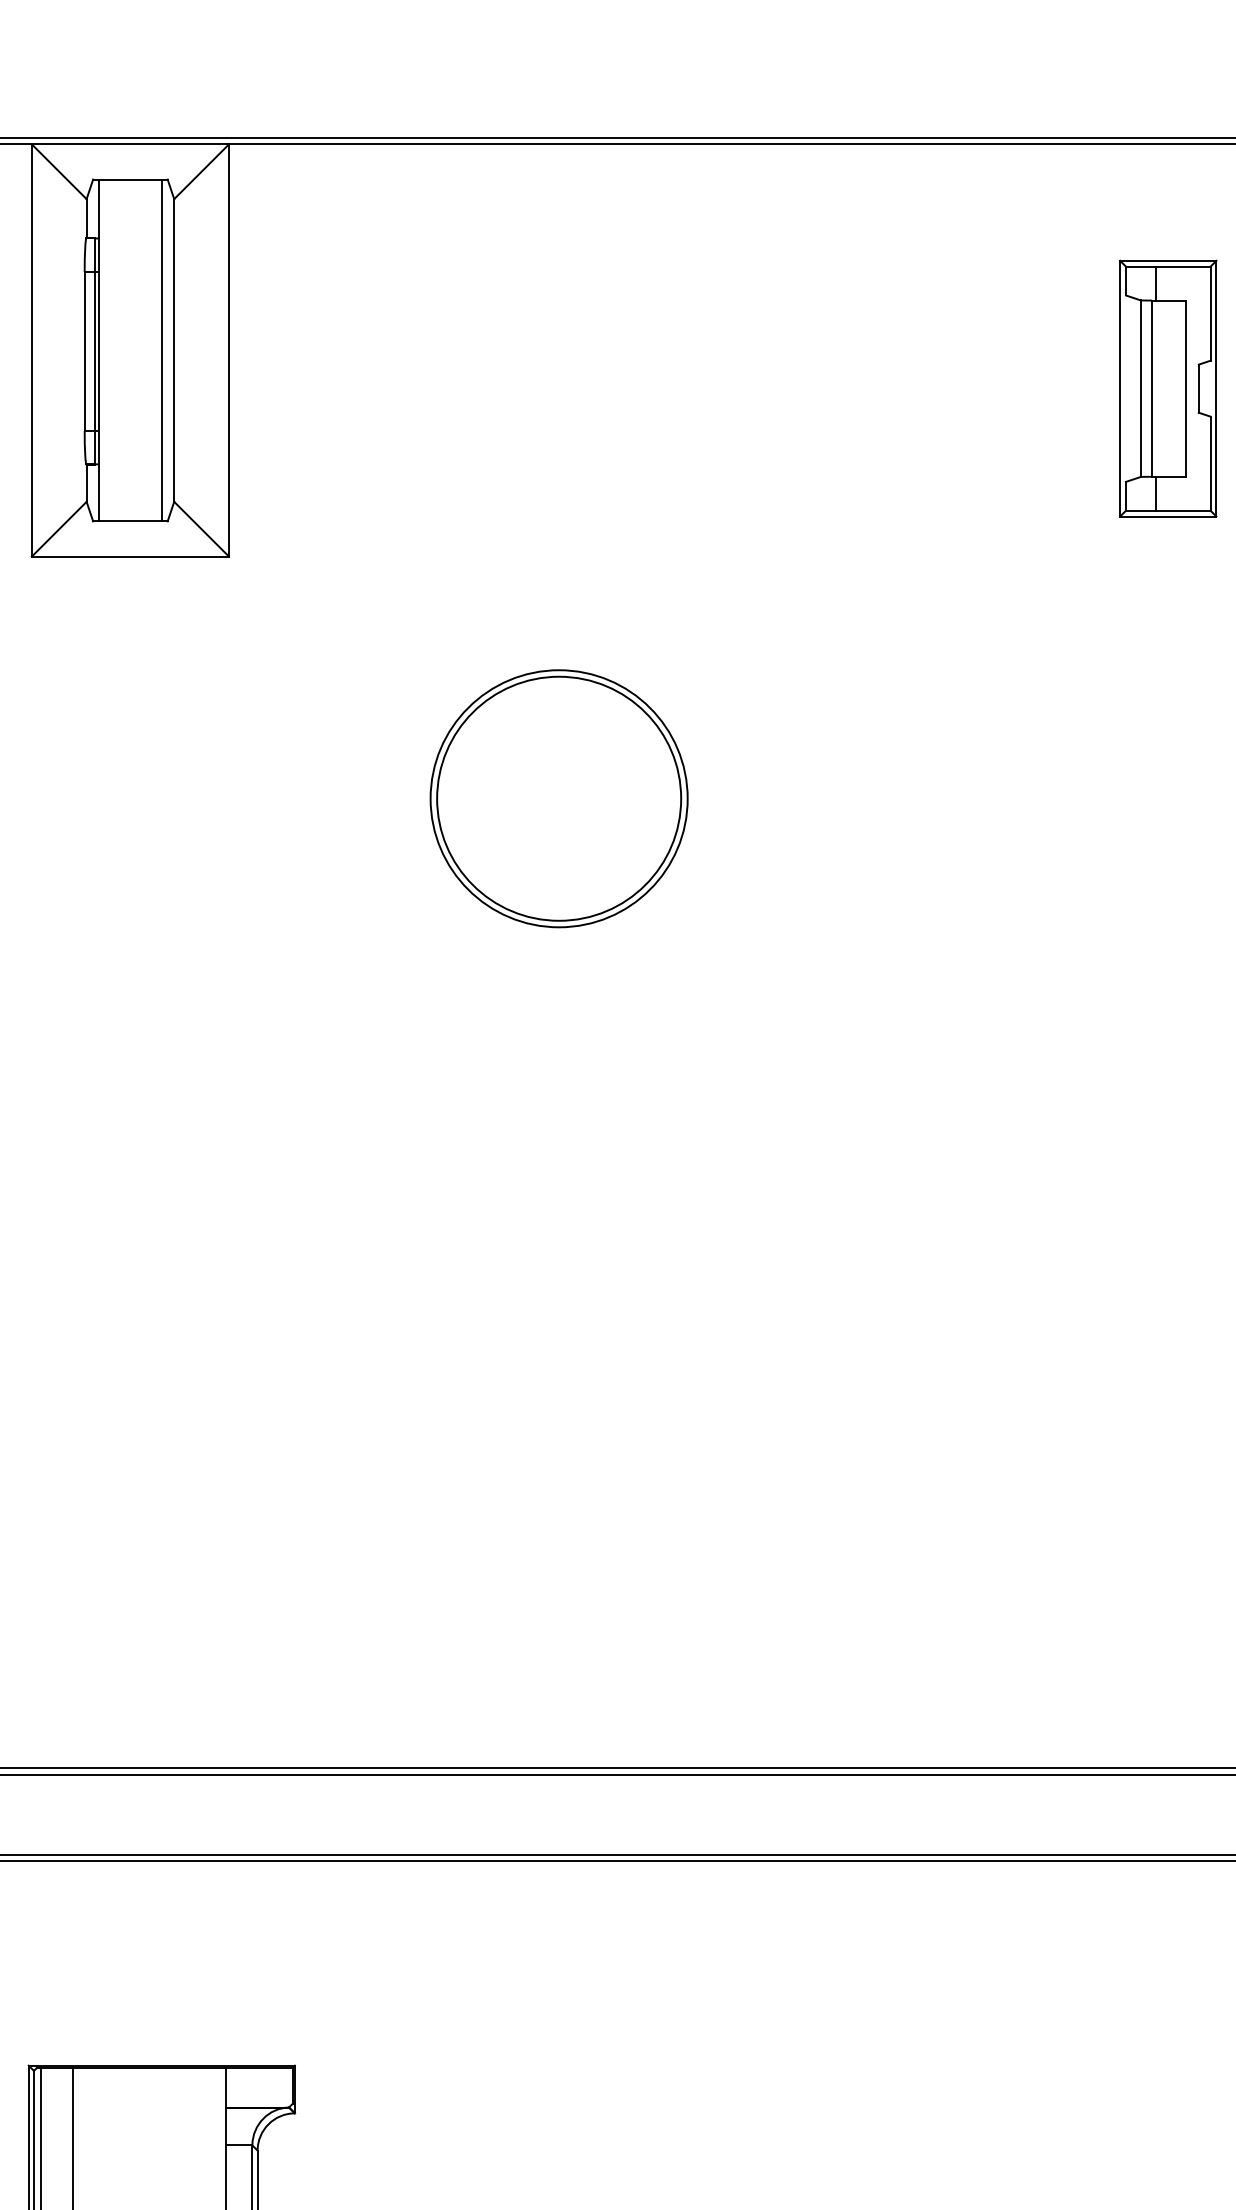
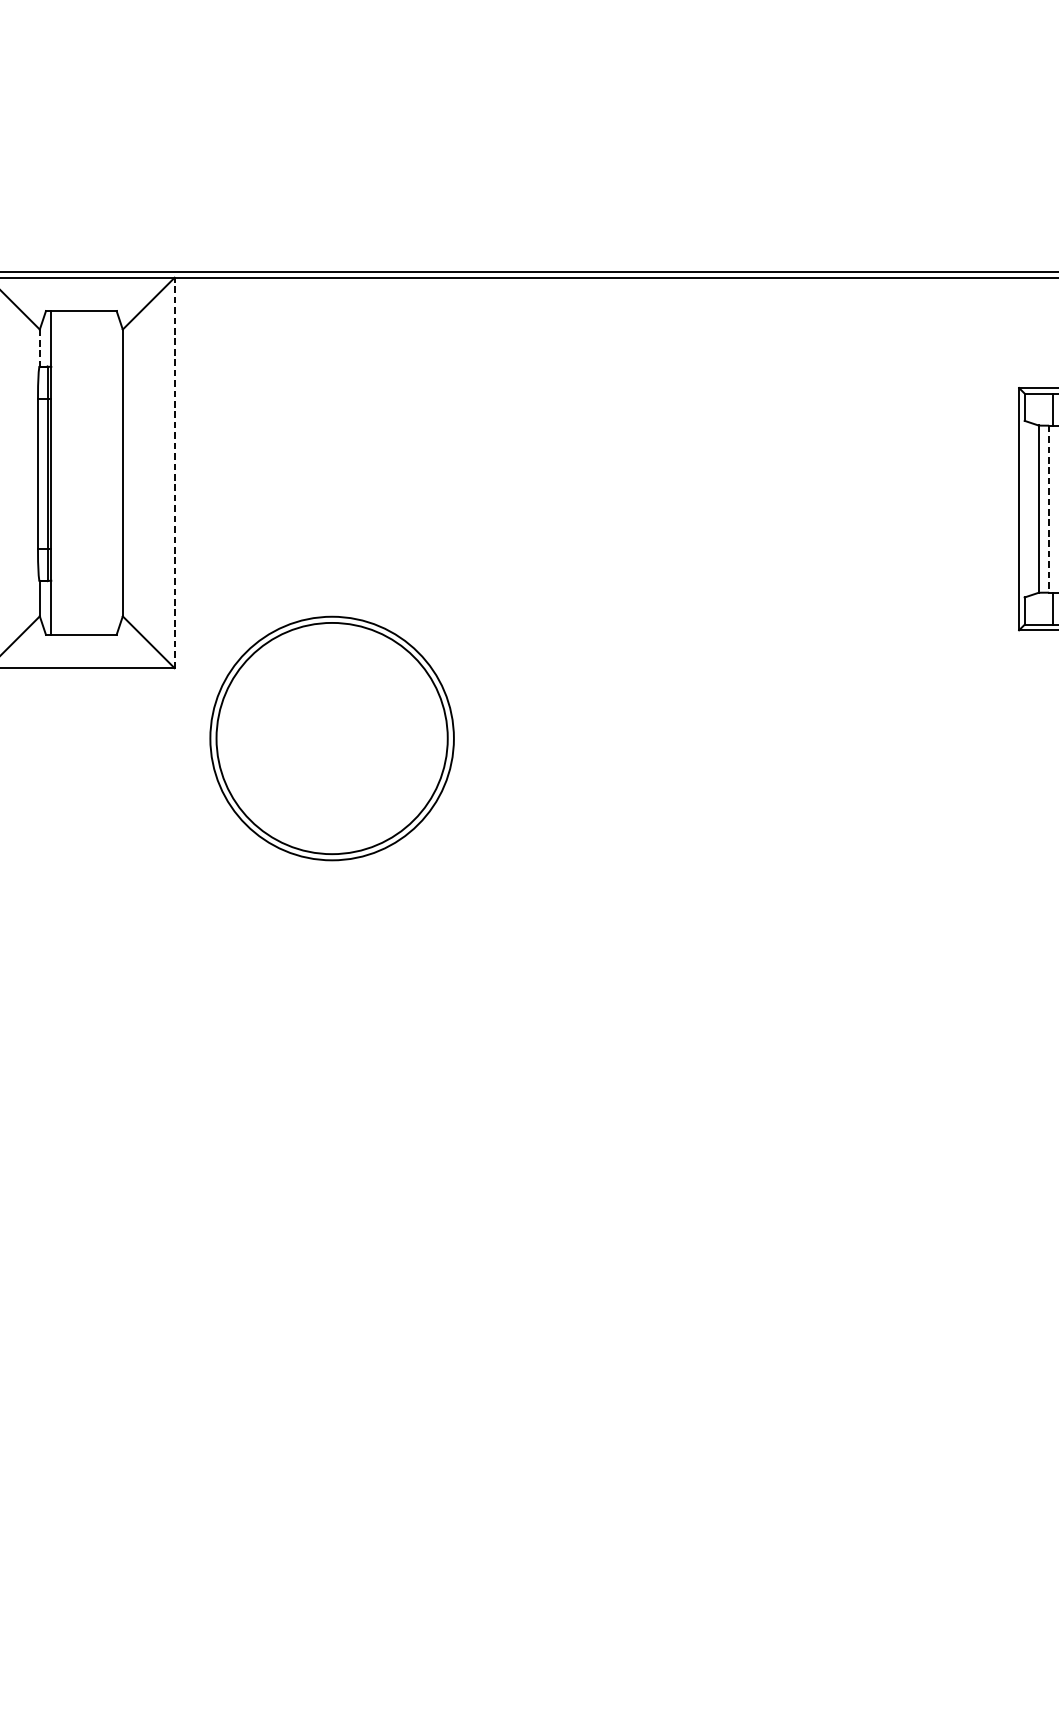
line: (86, 218) -> (39, 347), solid -> dashed
line: (228, 349) -> (174, 472), solid -> dashed
line: (162, 350) -> (111, 472), removed
line: (1151, 389) -> (1048, 509), solid -> dashed
part: (558, 798) -> (331, 738), moved

